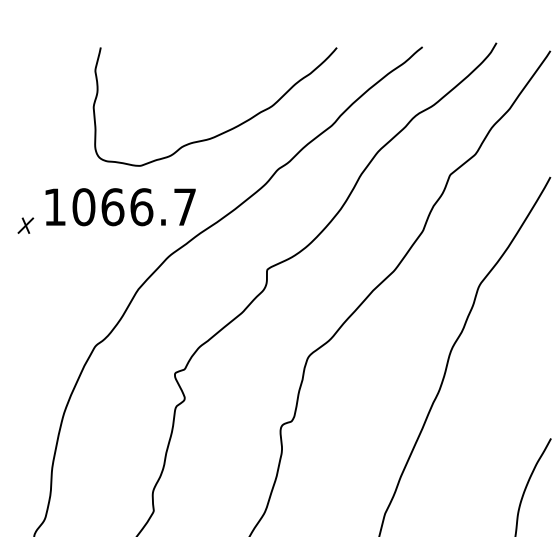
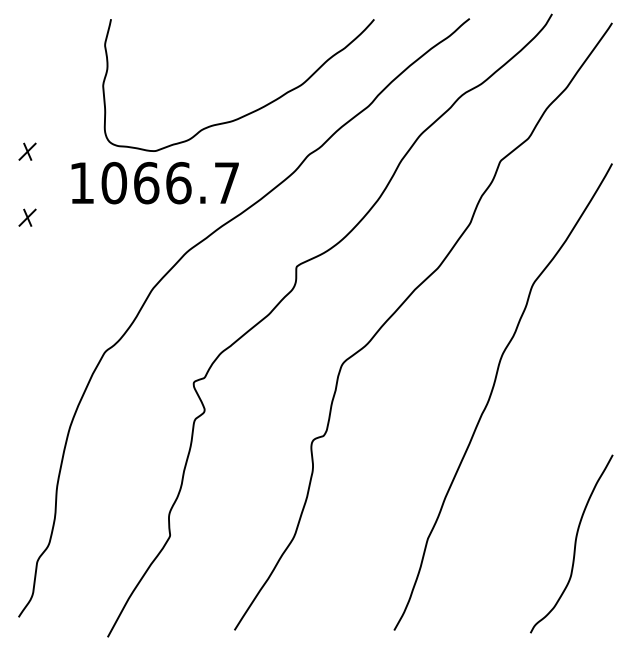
part: (25, 166) -> (27, 151), added
text: (120, 207) -> (154, 183), moved

